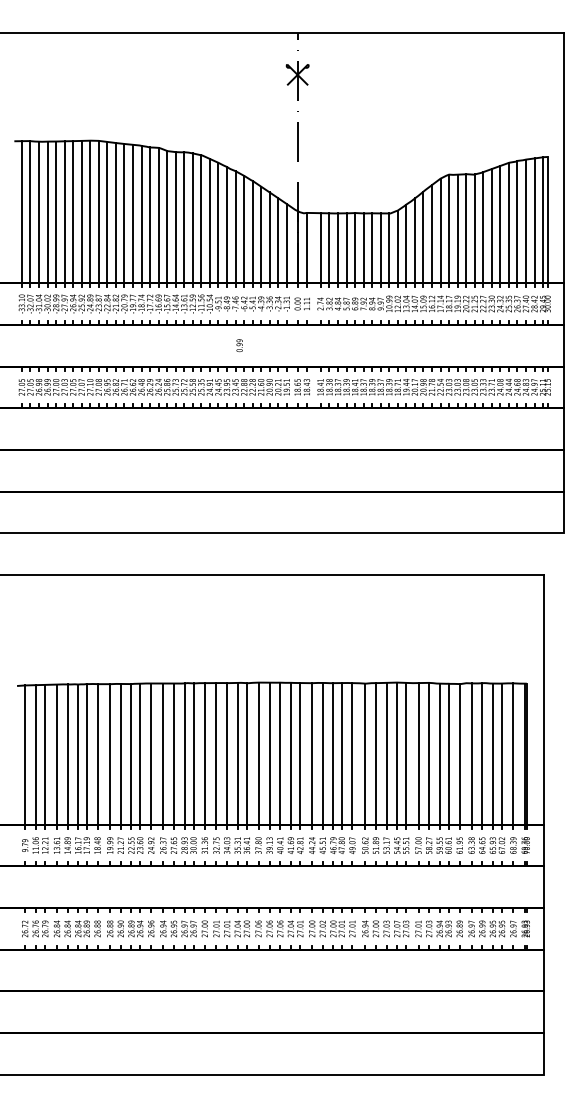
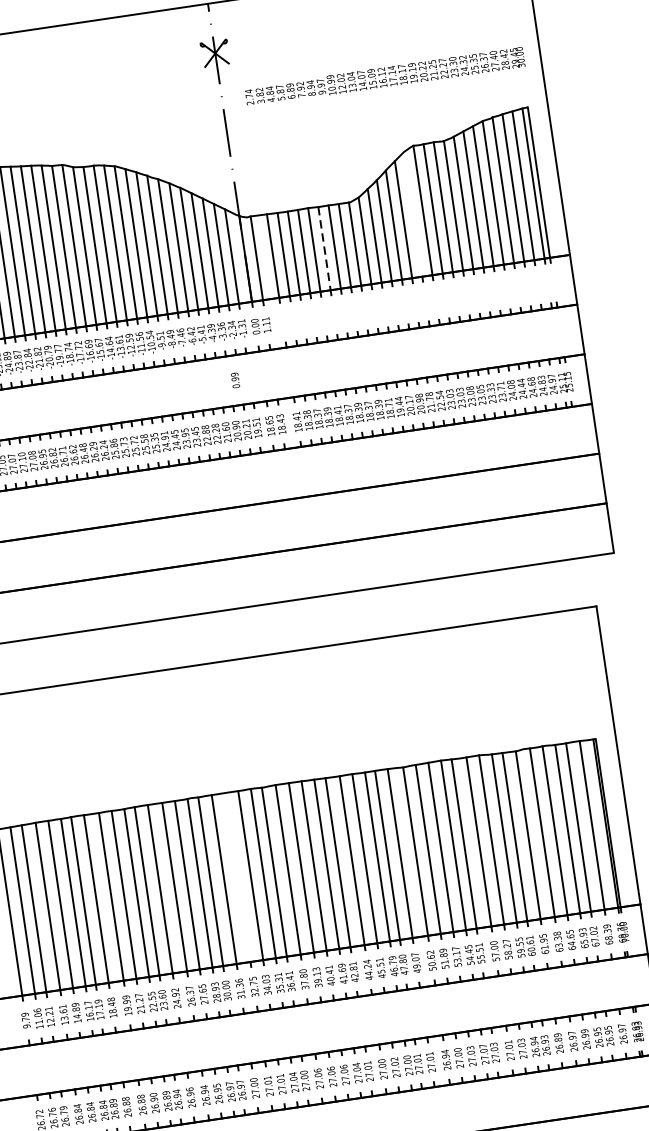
line: (440, 230) -> (413, 213), removed
line: (363, 248) -> (324, 248), solid -> dashed
text: (433, 303) -> (384, 76), moved
text: (239, 345) -> (235, 380), moved
line: (216, 753) -> (238, 876), removed

